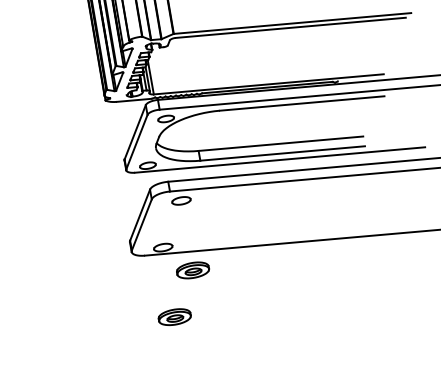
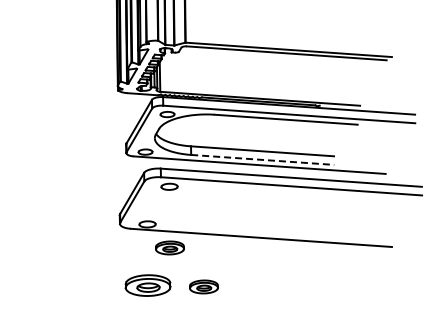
line: (282, 153) -> (262, 159), solid -> dashed
part: (238, 308) -> (203, 286), added
part: (174, 317) -> (147, 285), size x1.6

